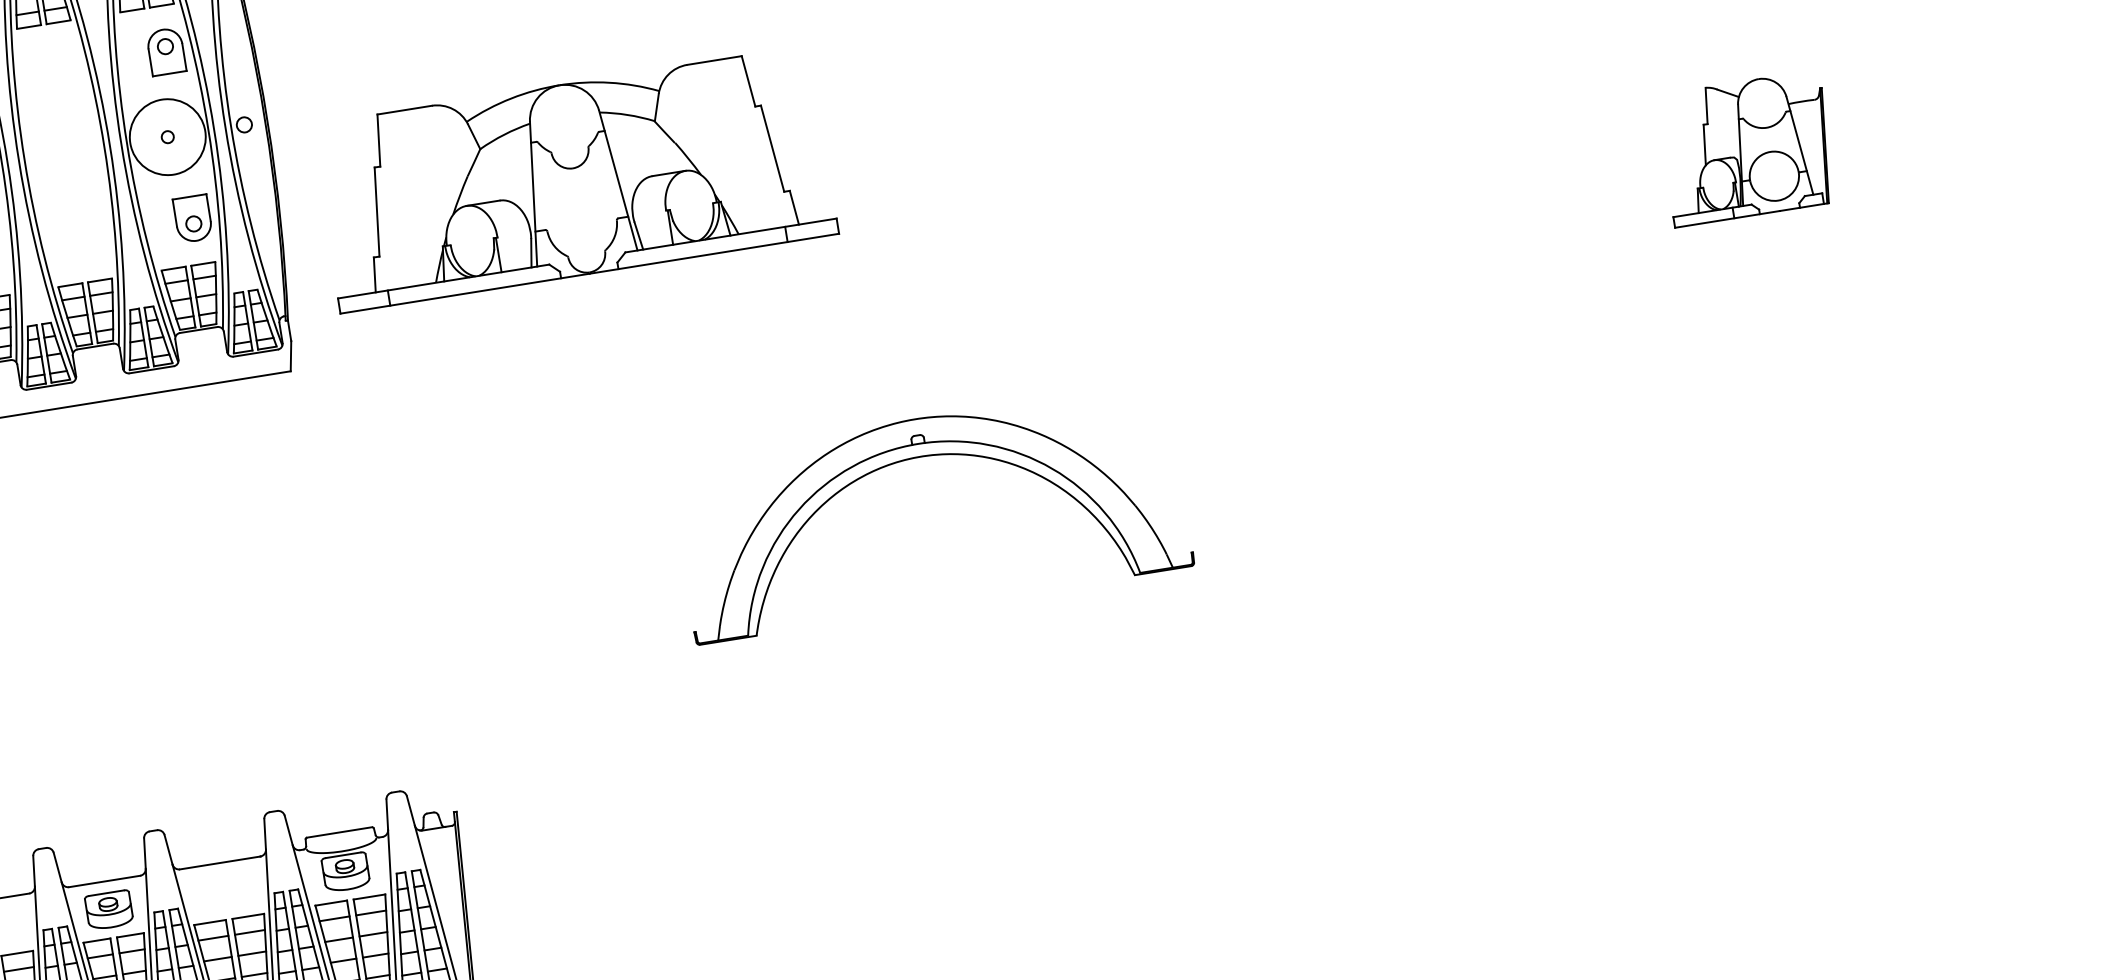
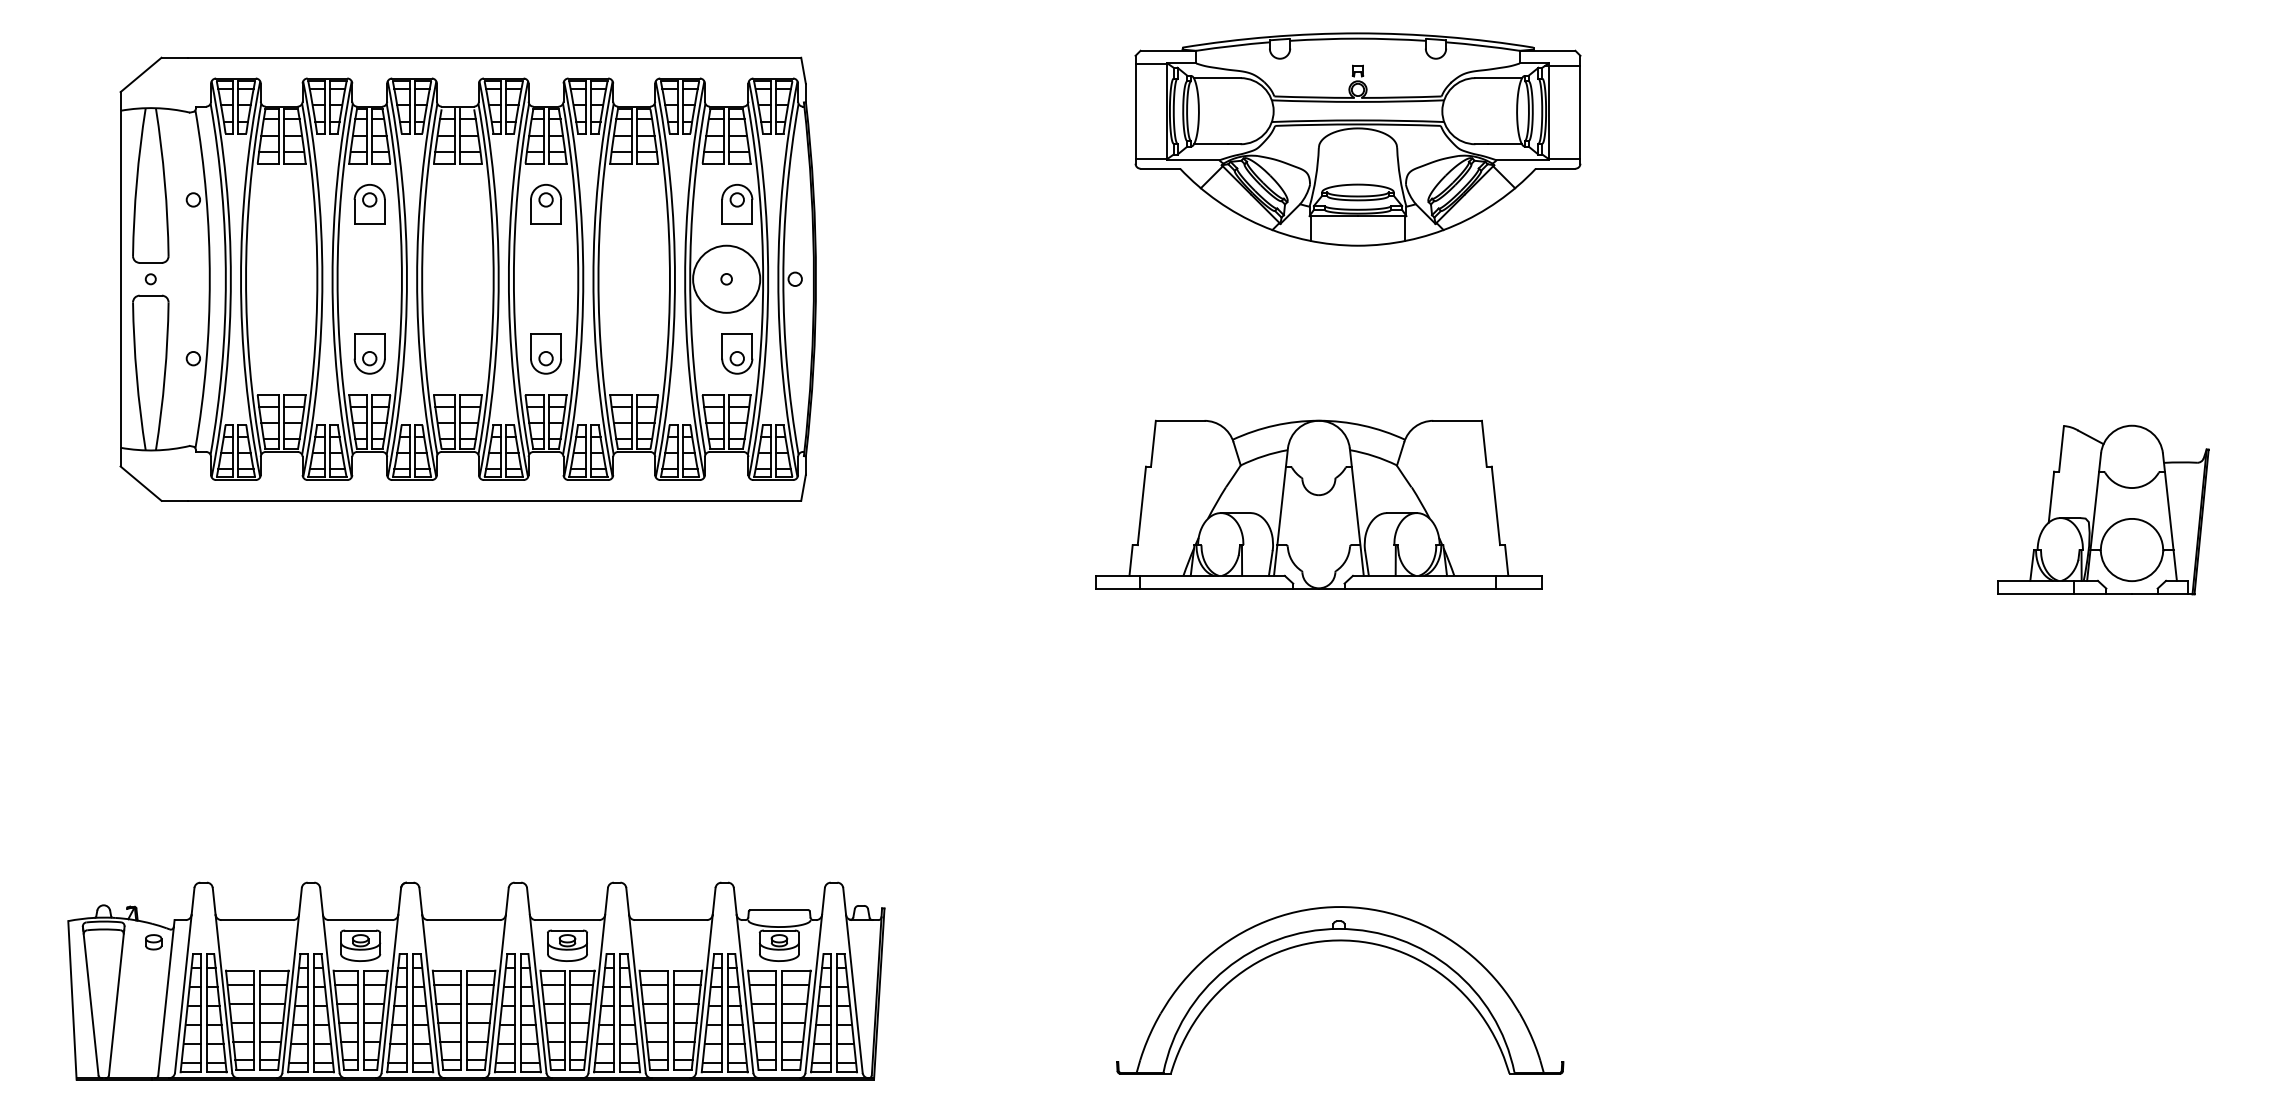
part: (1746, 147) -> (2103, 509), size x1.43
part: (574, 178) -> (1318, 504), moved
part: (922, 457) -> (1340, 941), moved

